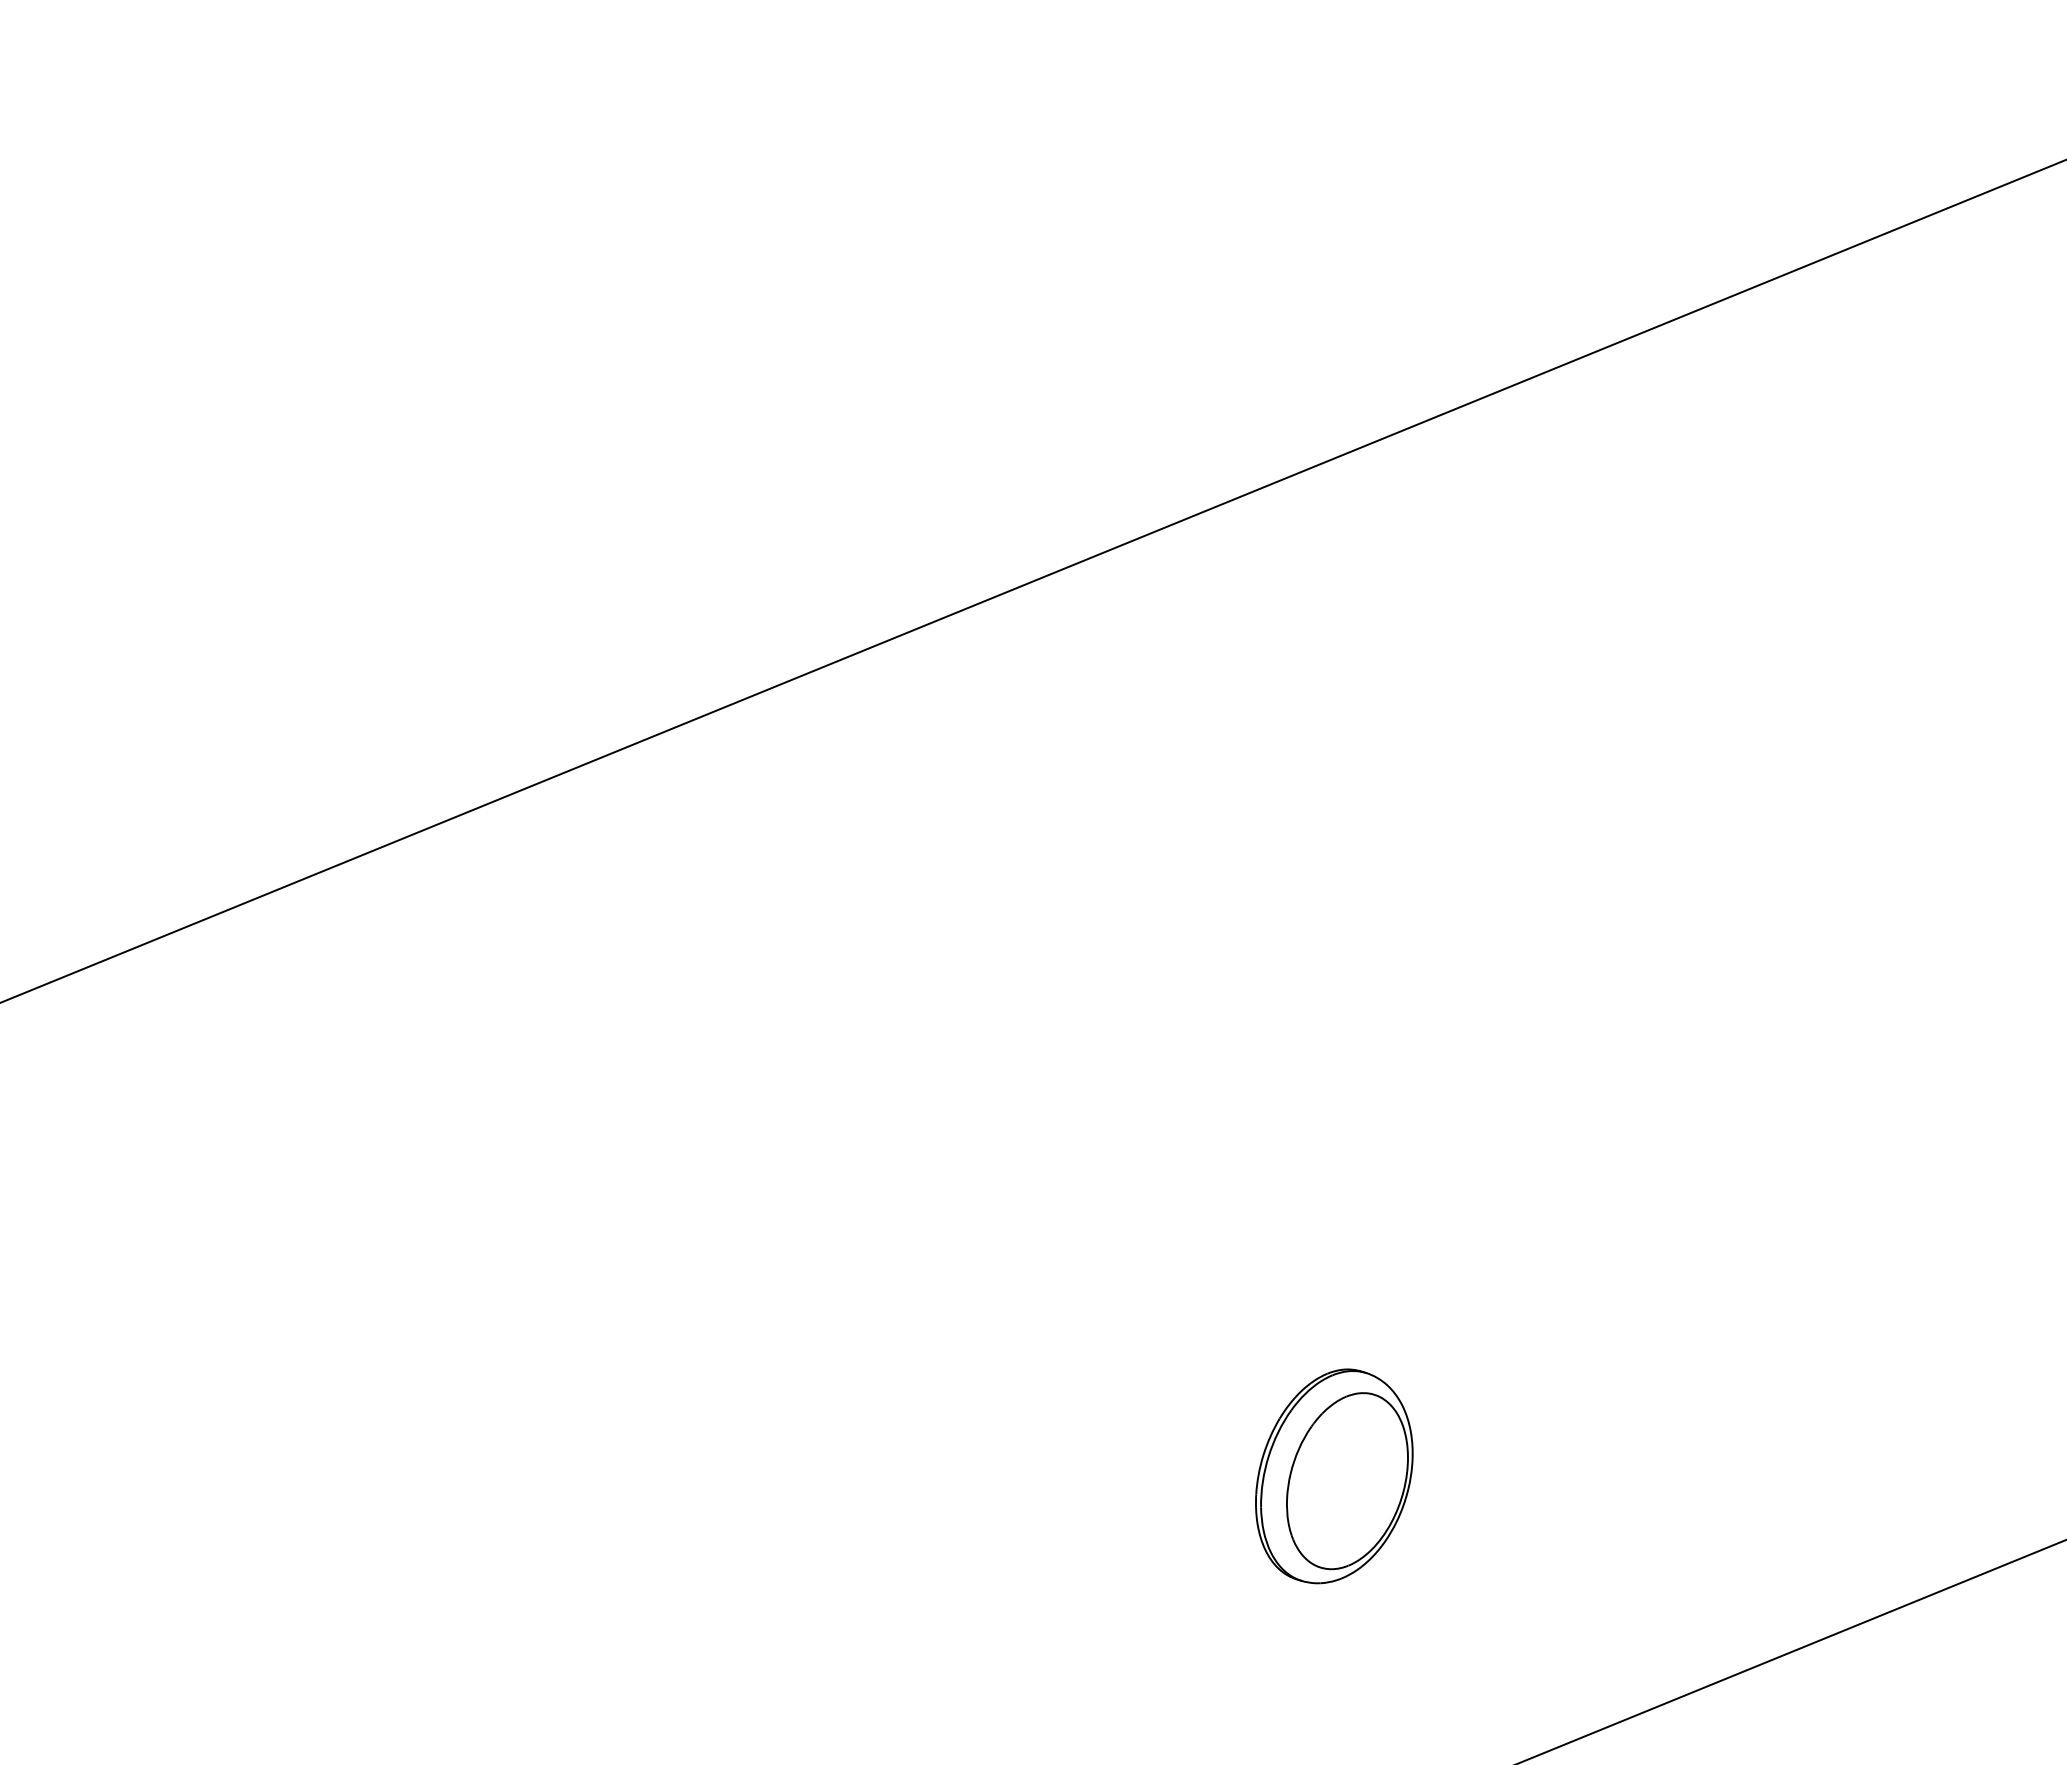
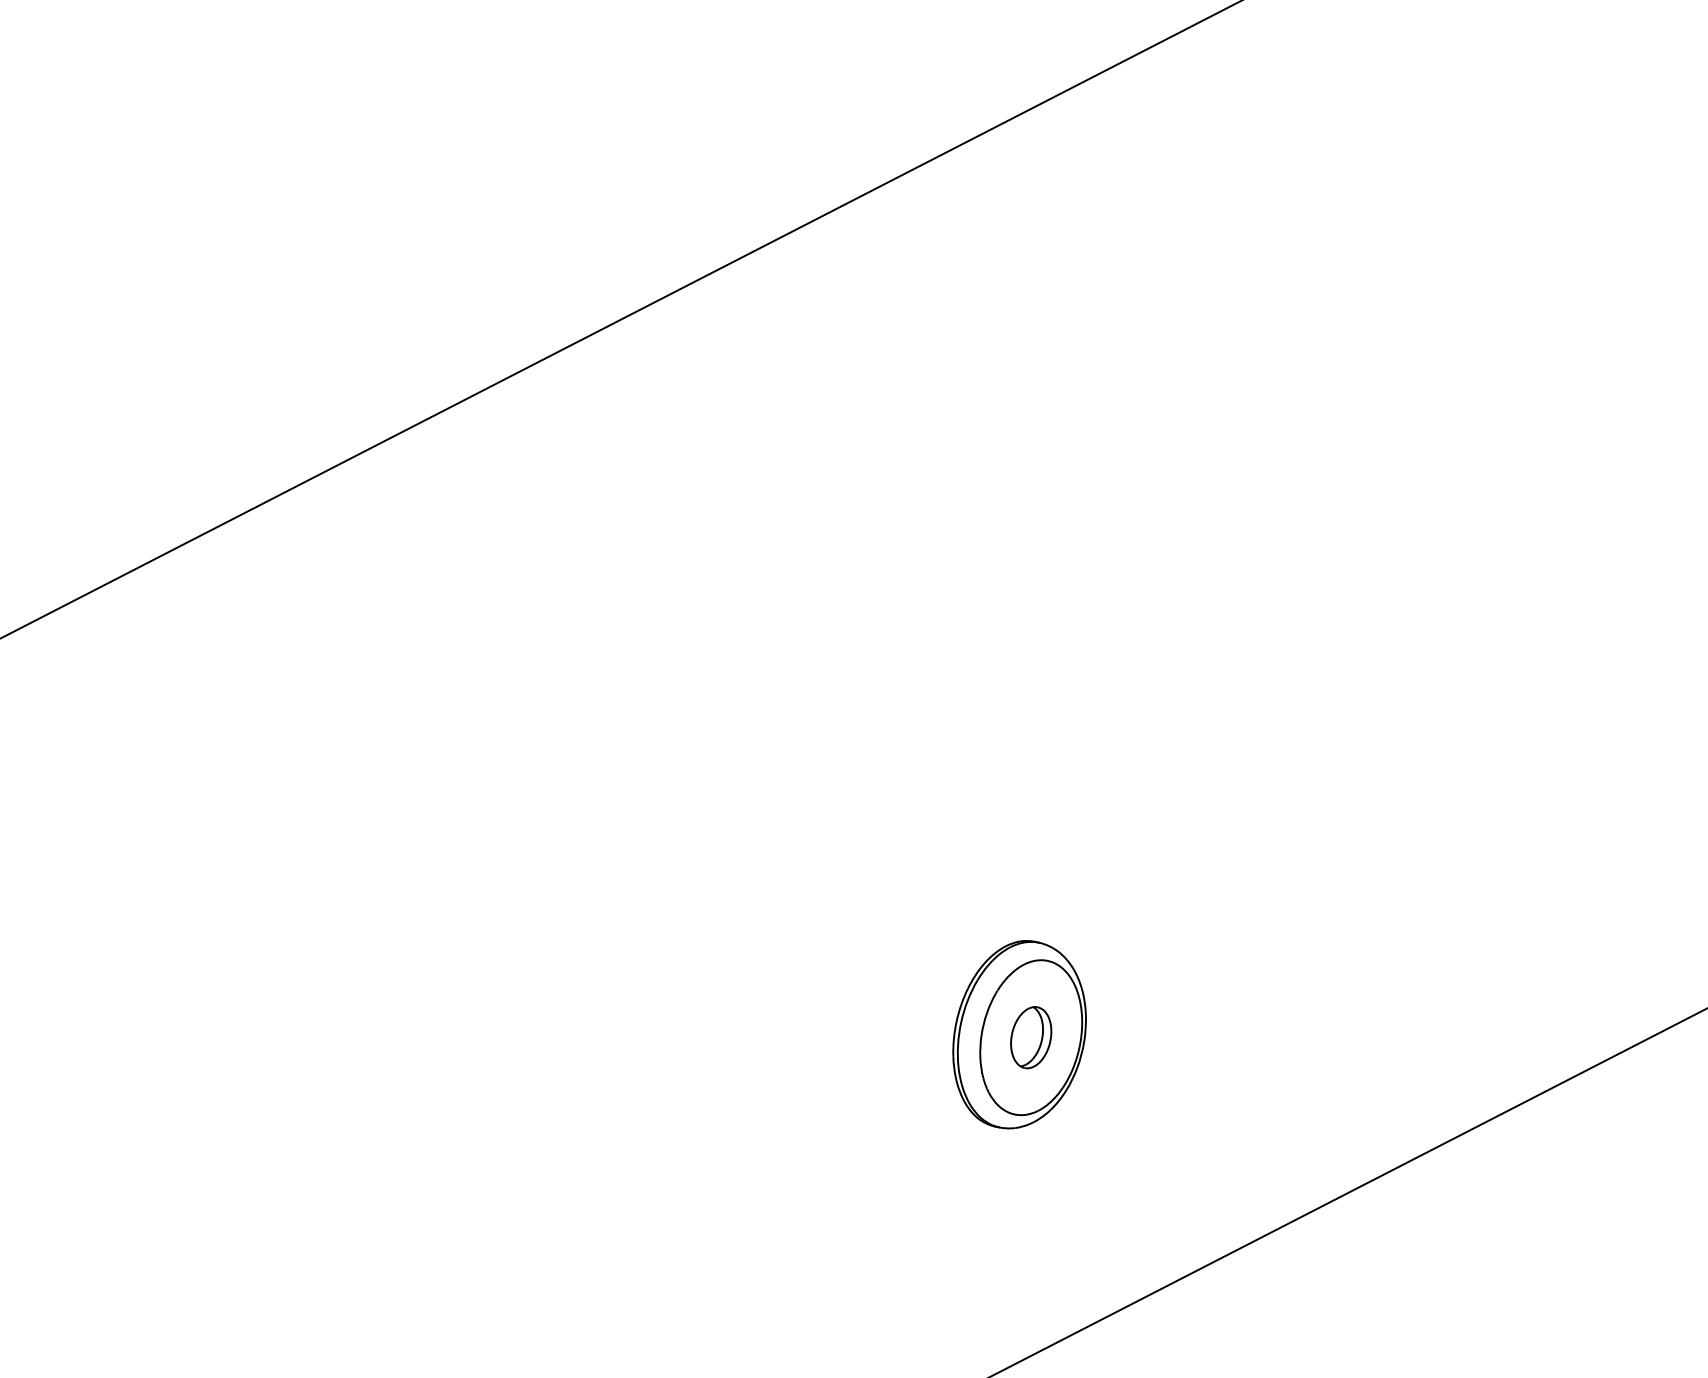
part: (1347, 1480) -> (1031, 1037), added

